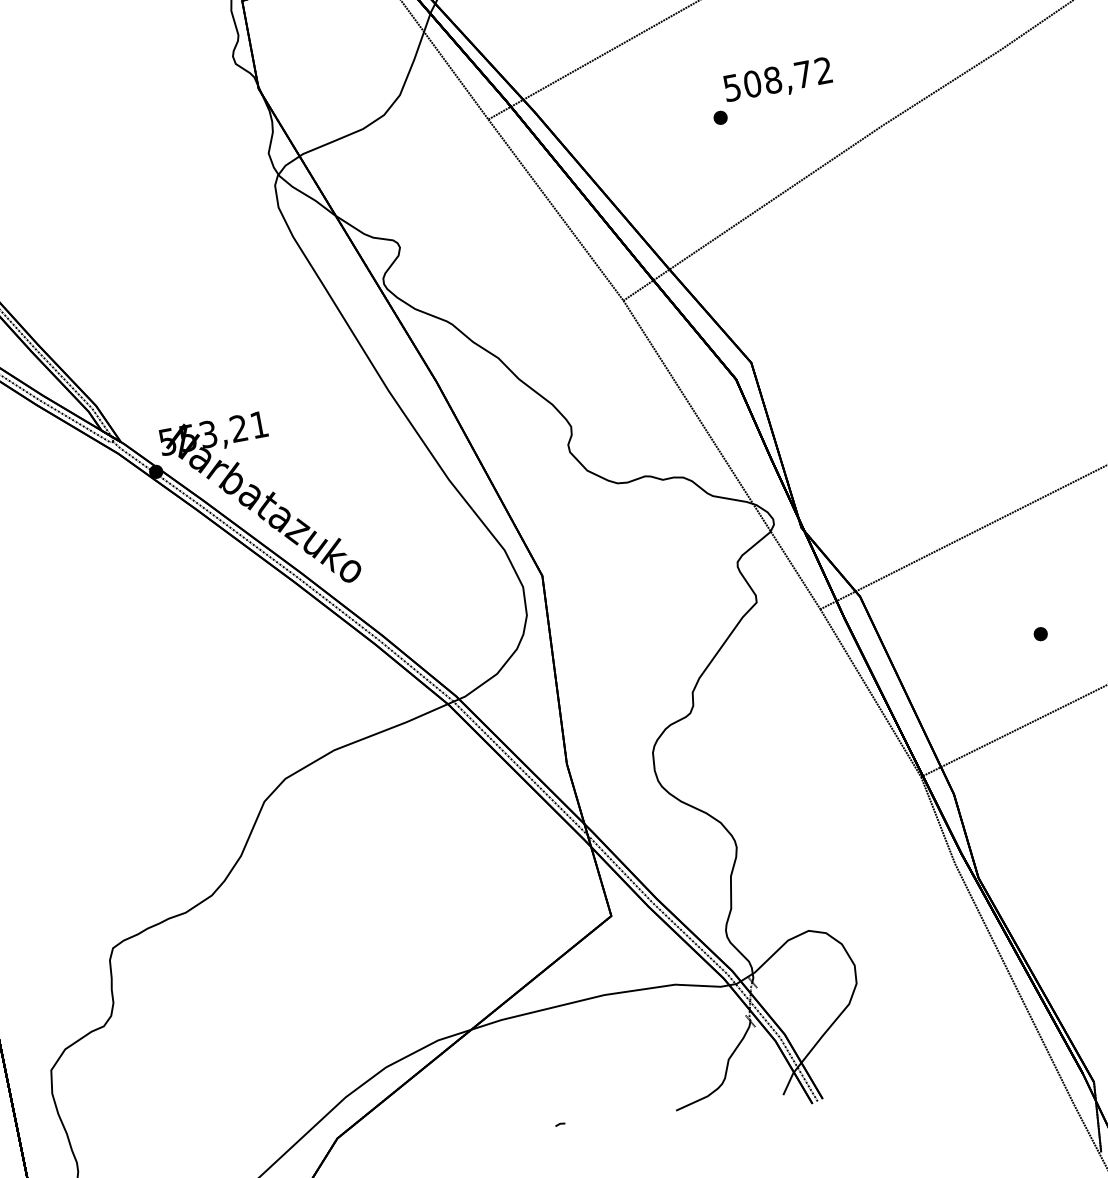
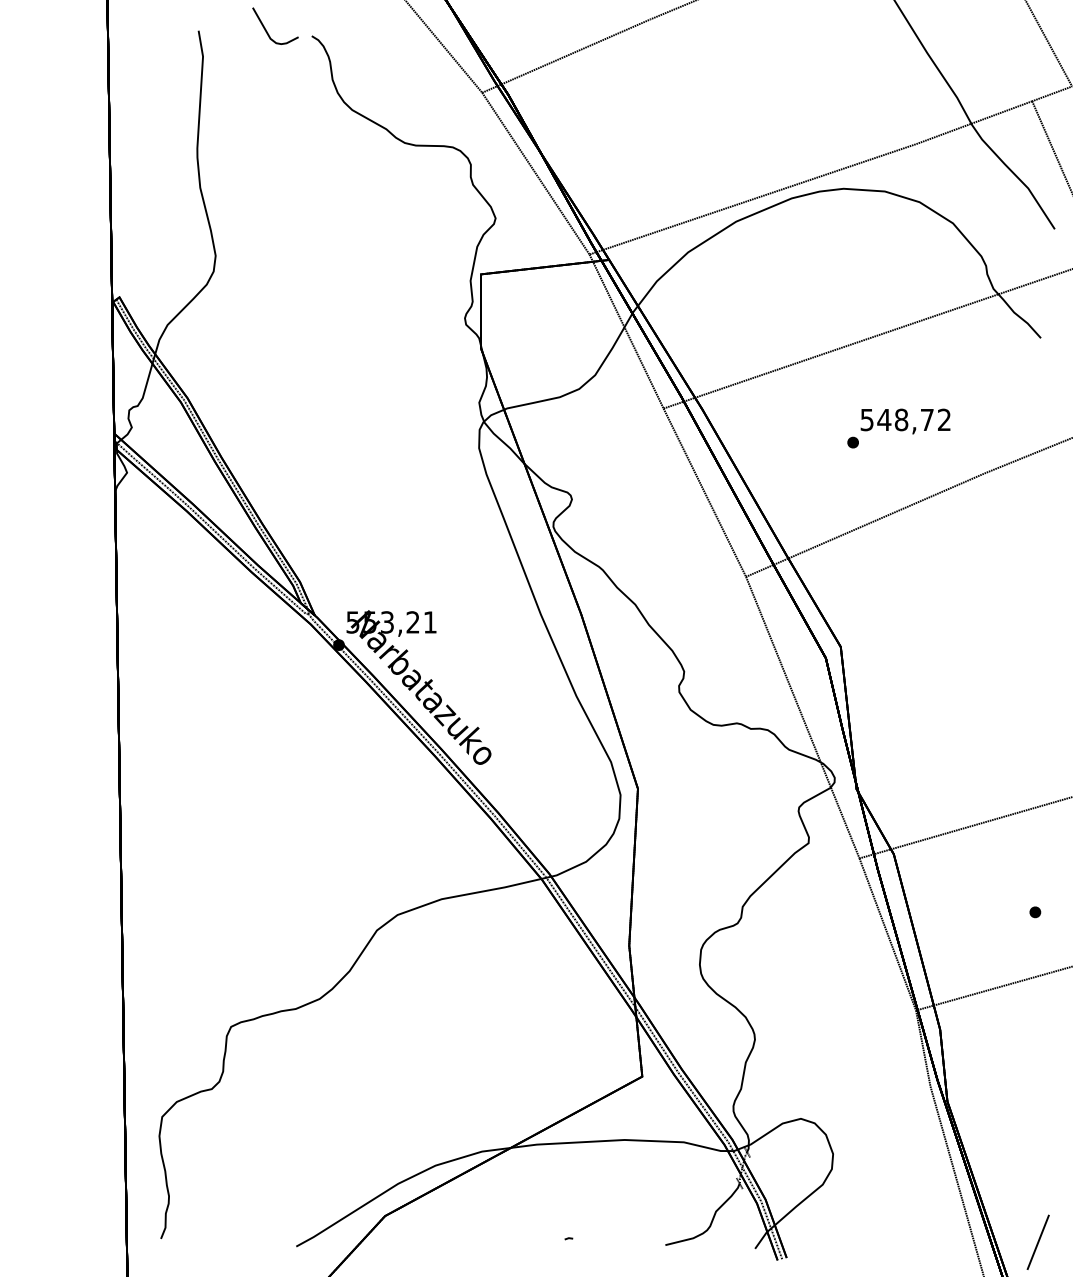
text: (752, 83) -> (884, 419), 508,72 -> 548,72

